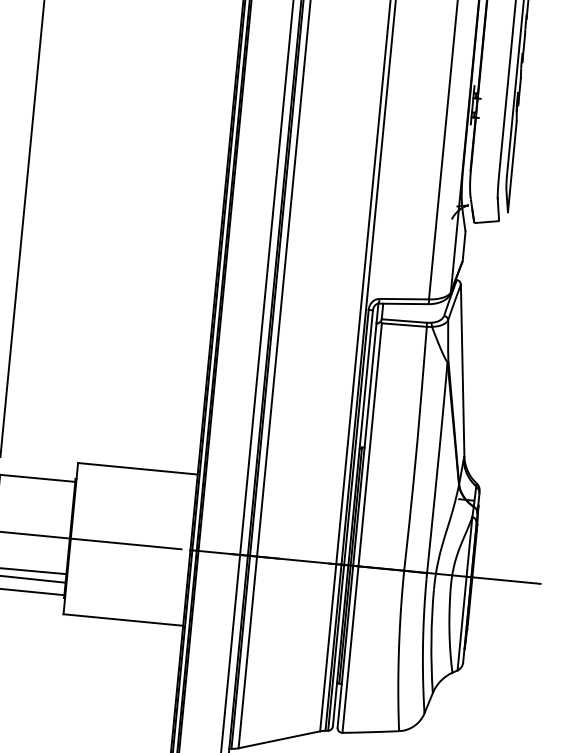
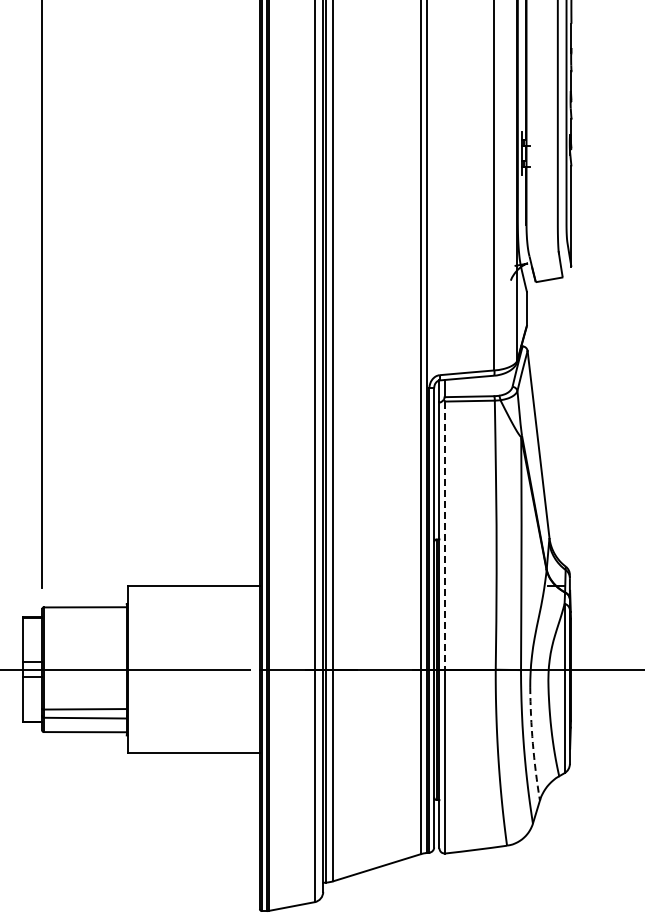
line: (370, 445) -> (445, 536), solid -> dashed
arc: (431, 640) -> (532, 743), solid -> dashed

